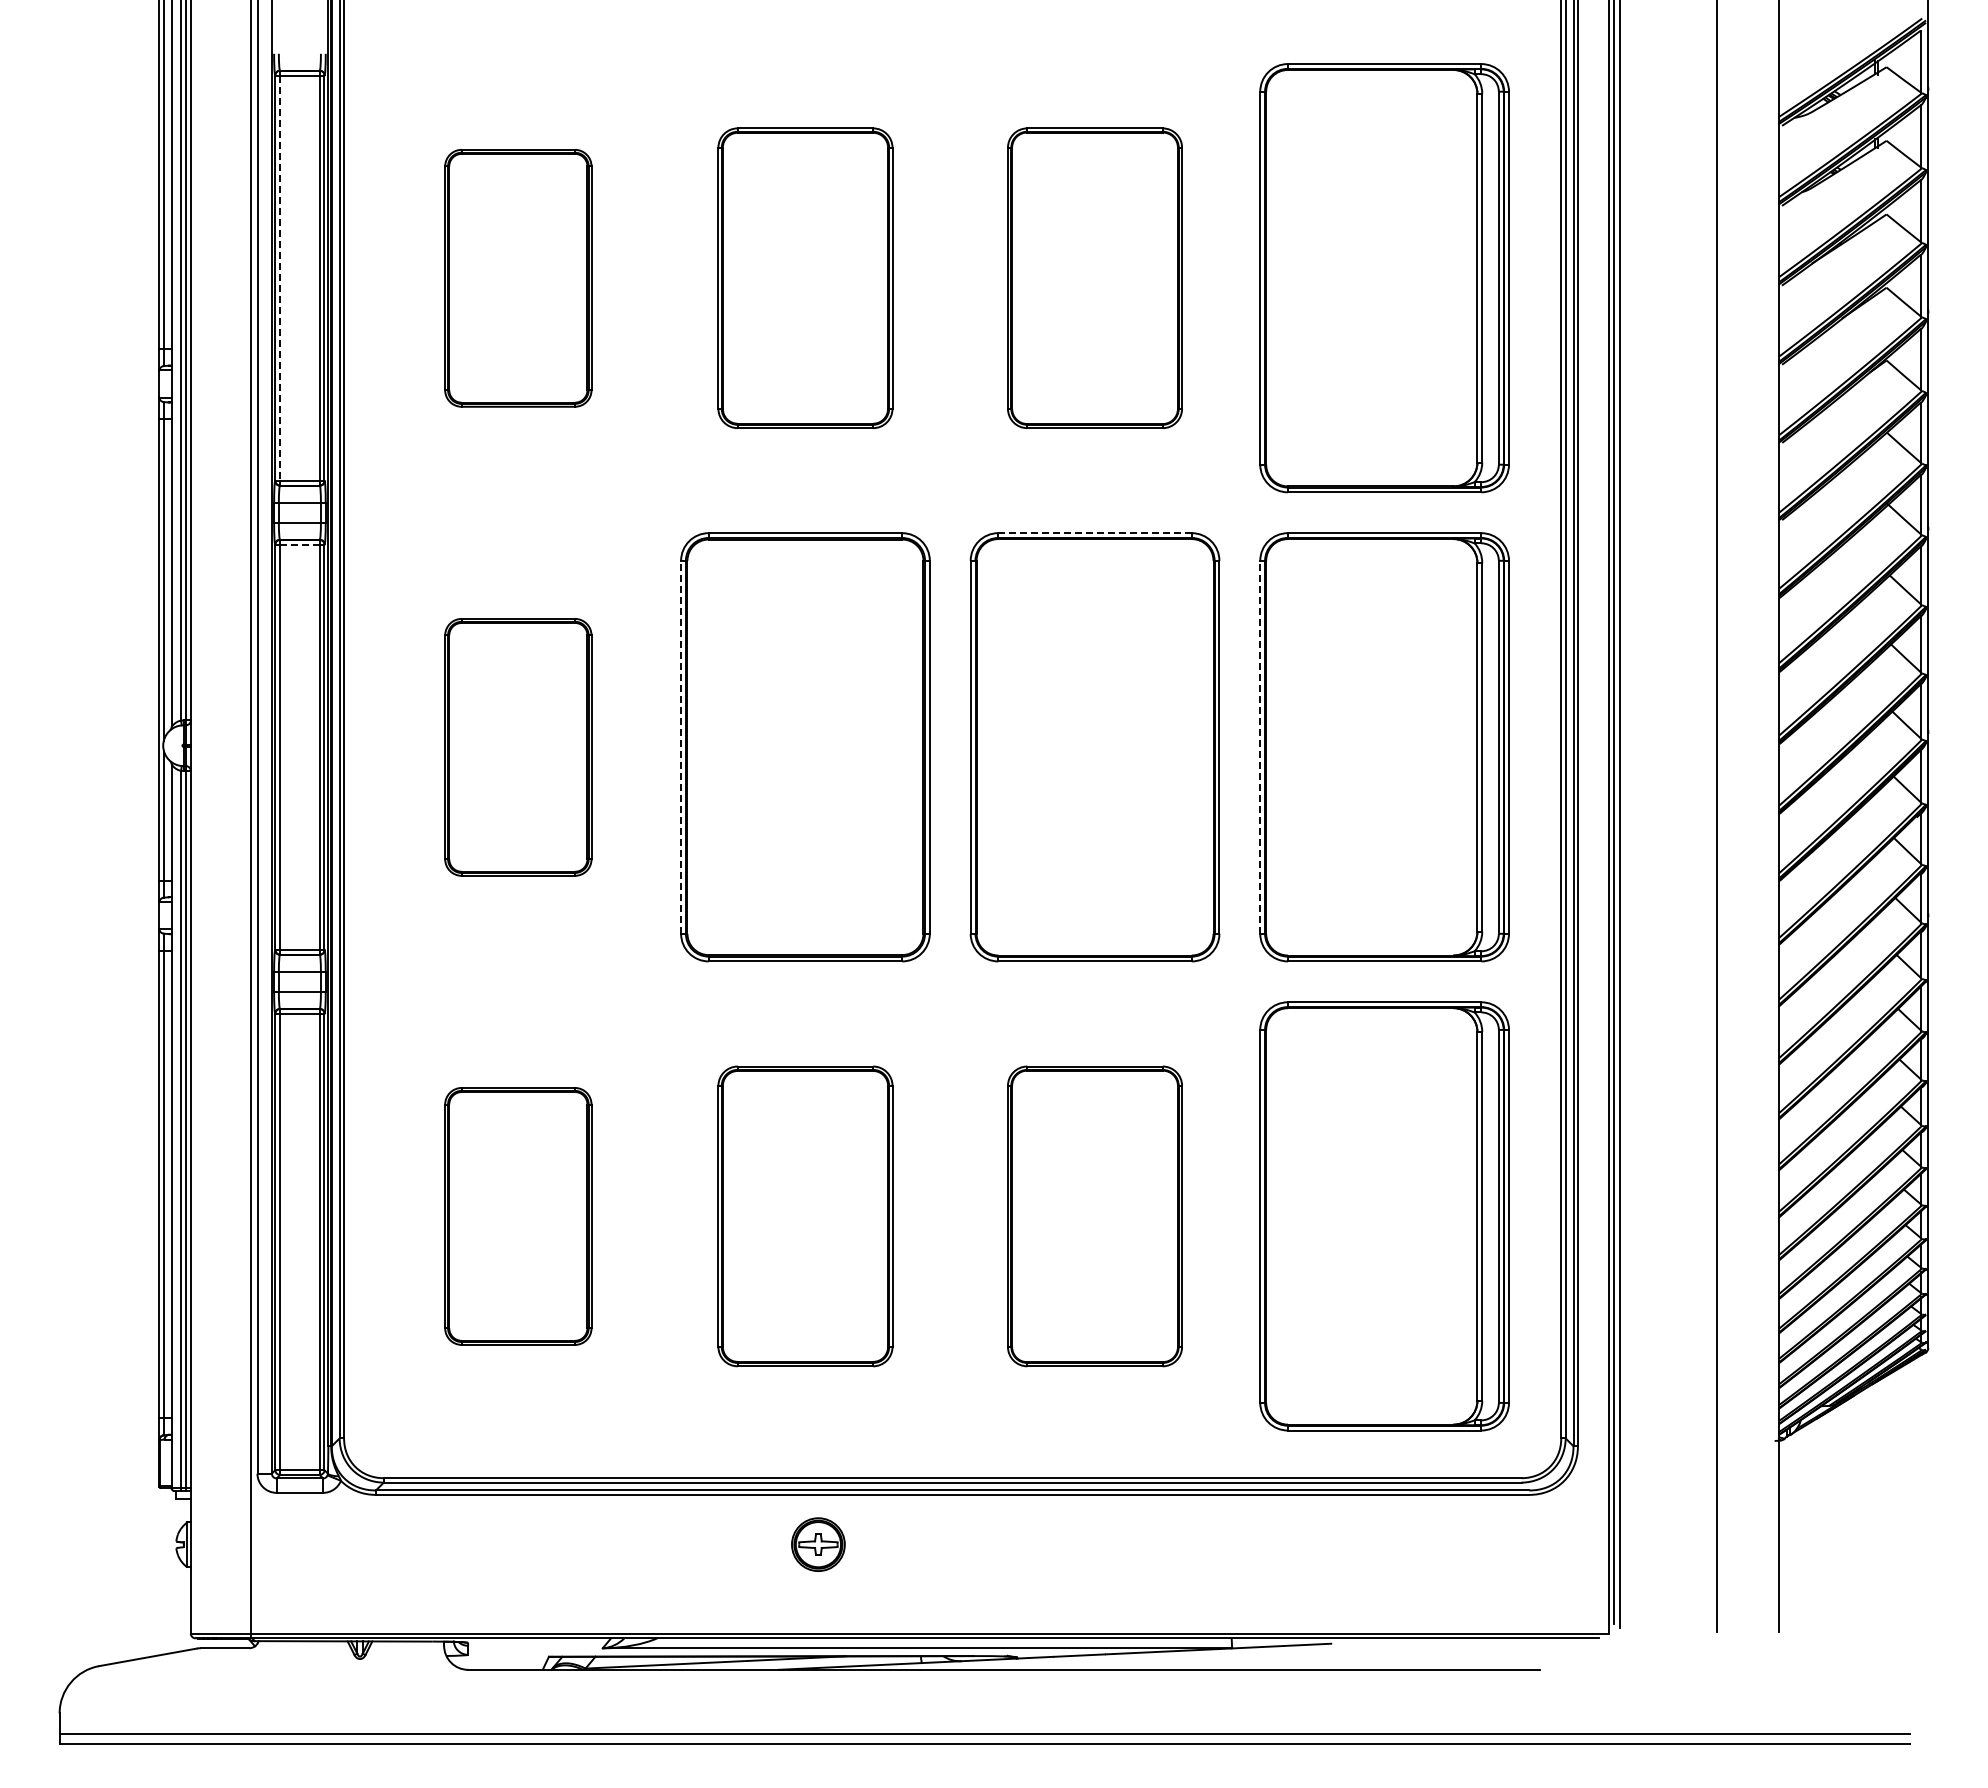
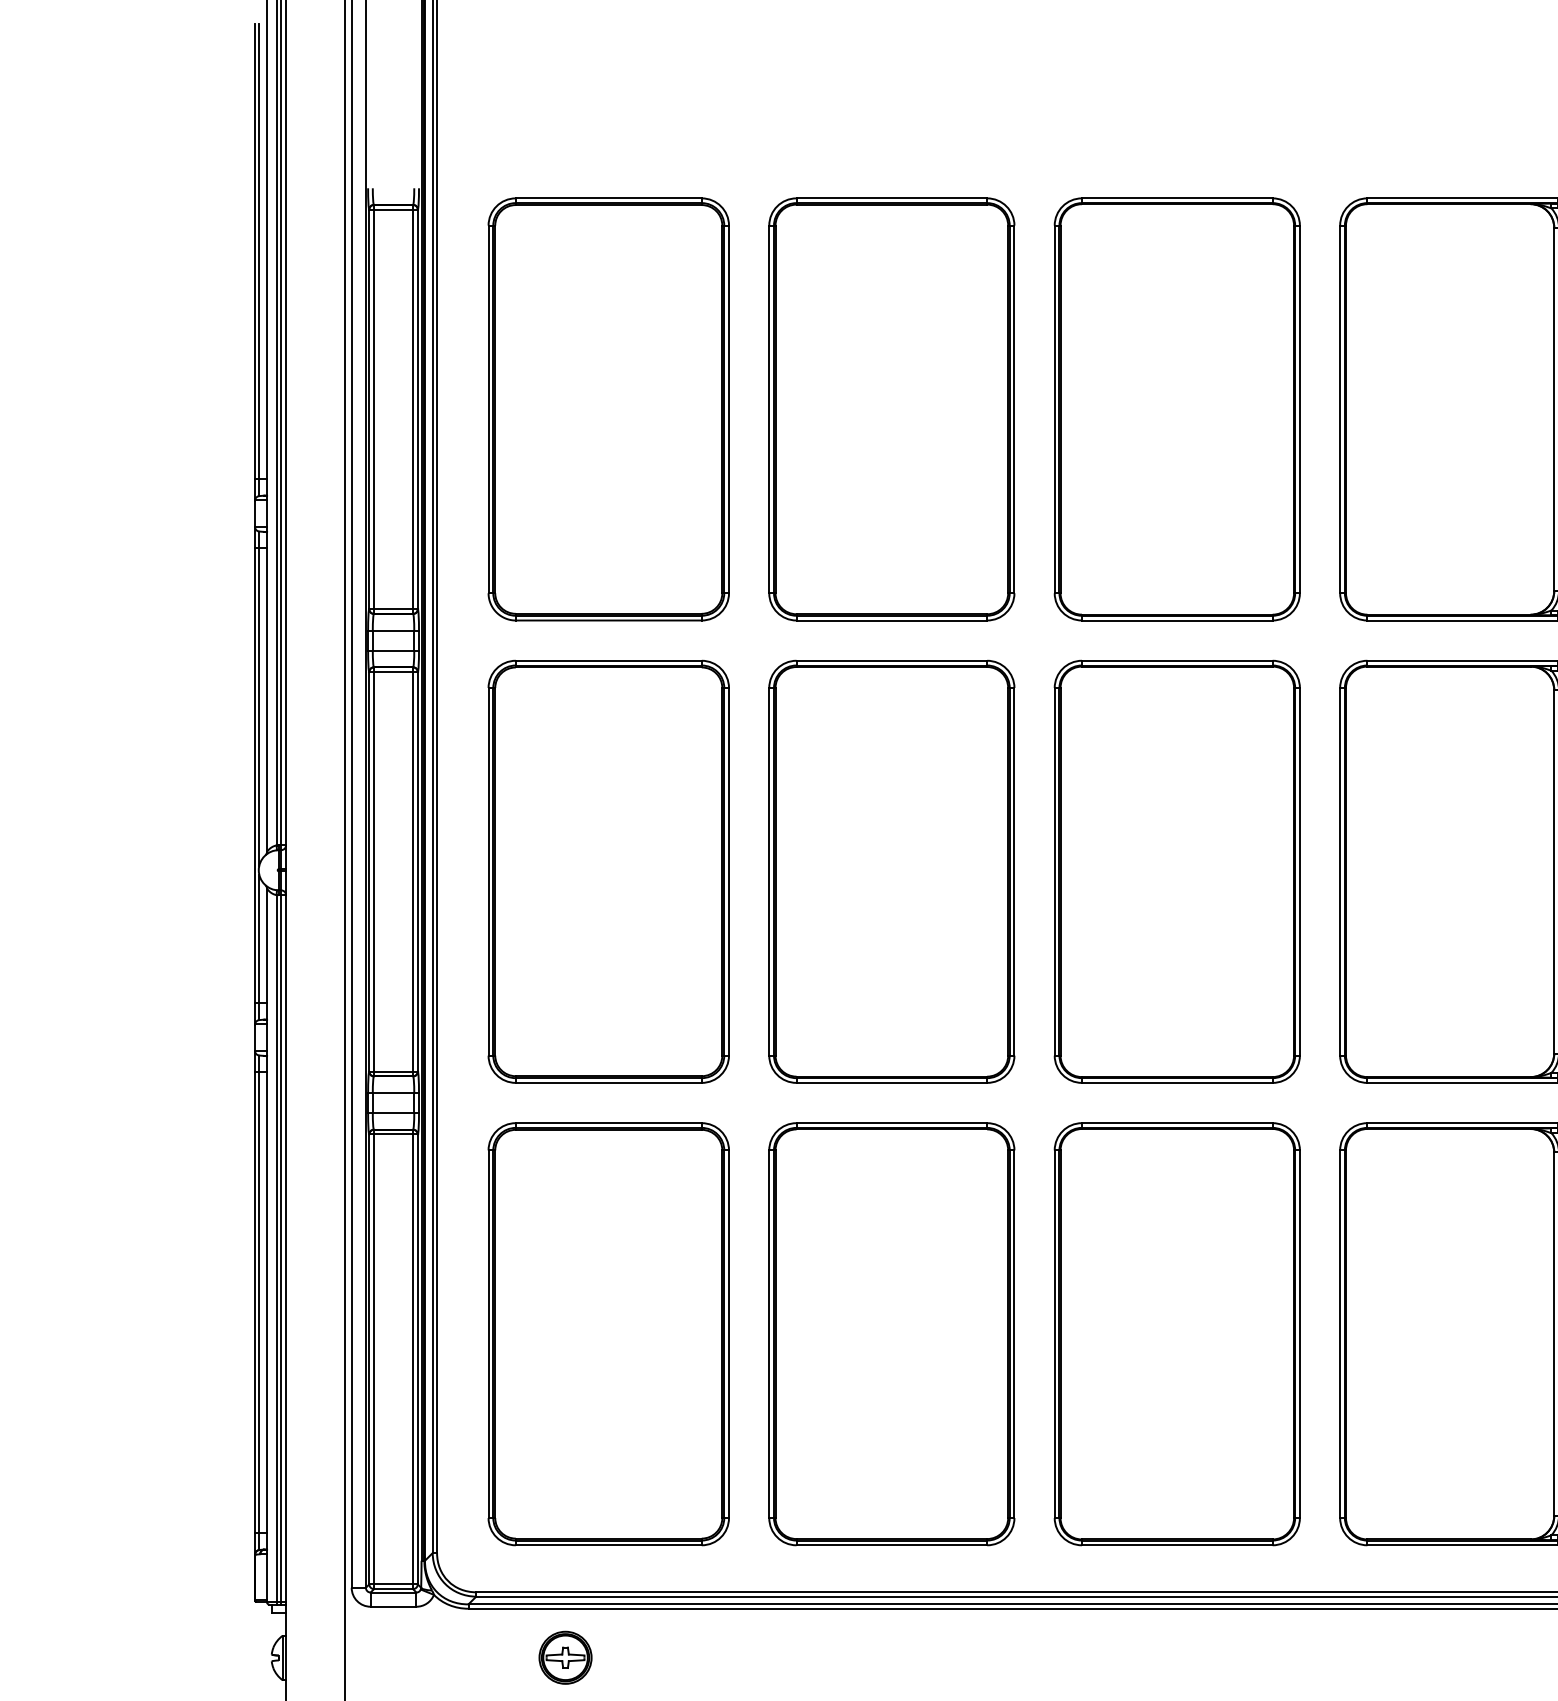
line: (280, 278) -> (374, 409), dashed -> solid
part: (518, 278) -> (609, 409), size x1.67
part: (805, 278) -> (891, 409), size x1.43
part: (1094, 278) -> (1176, 409), size x1.43
line: (1095, 533) -> (1177, 661), dashed -> solid
line: (299, 544) -> (393, 671), dashed -> solid
line: (681, 746) -> (769, 871), dashed -> solid
line: (1260, 746) -> (1340, 871), dashed -> solid
part: (518, 747) -> (609, 872), size x1.67
part: (518, 1216) -> (609, 1334), size x1.67
part: (805, 1216) -> (891, 1334), size x1.43
part: (1094, 1216) -> (1176, 1334), size x1.43
part: (818, 1544) -> (565, 1657), moved

